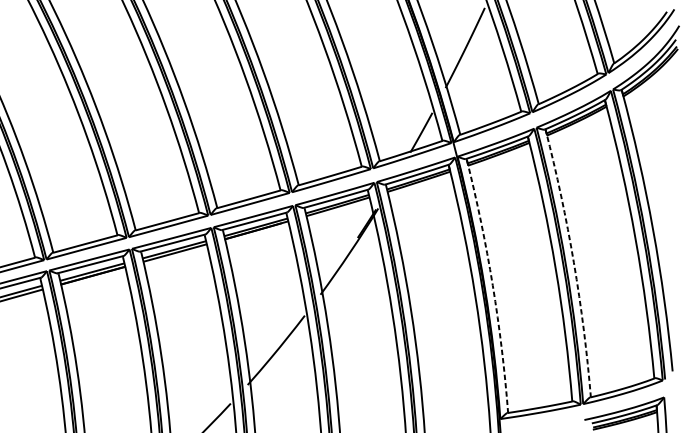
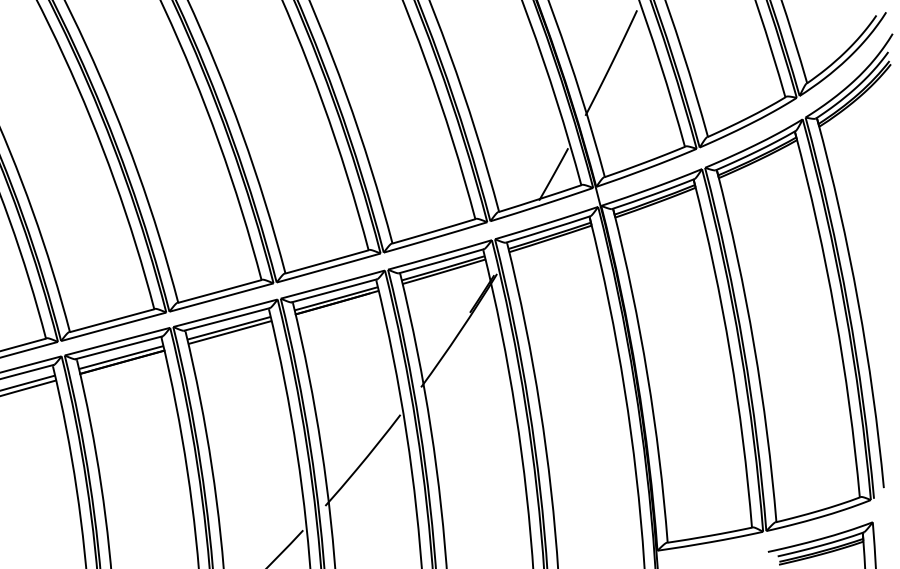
arc: (574, 262) -> (754, 345), dashed -> solid
arc: (492, 285) -> (647, 375), dashed -> solid

